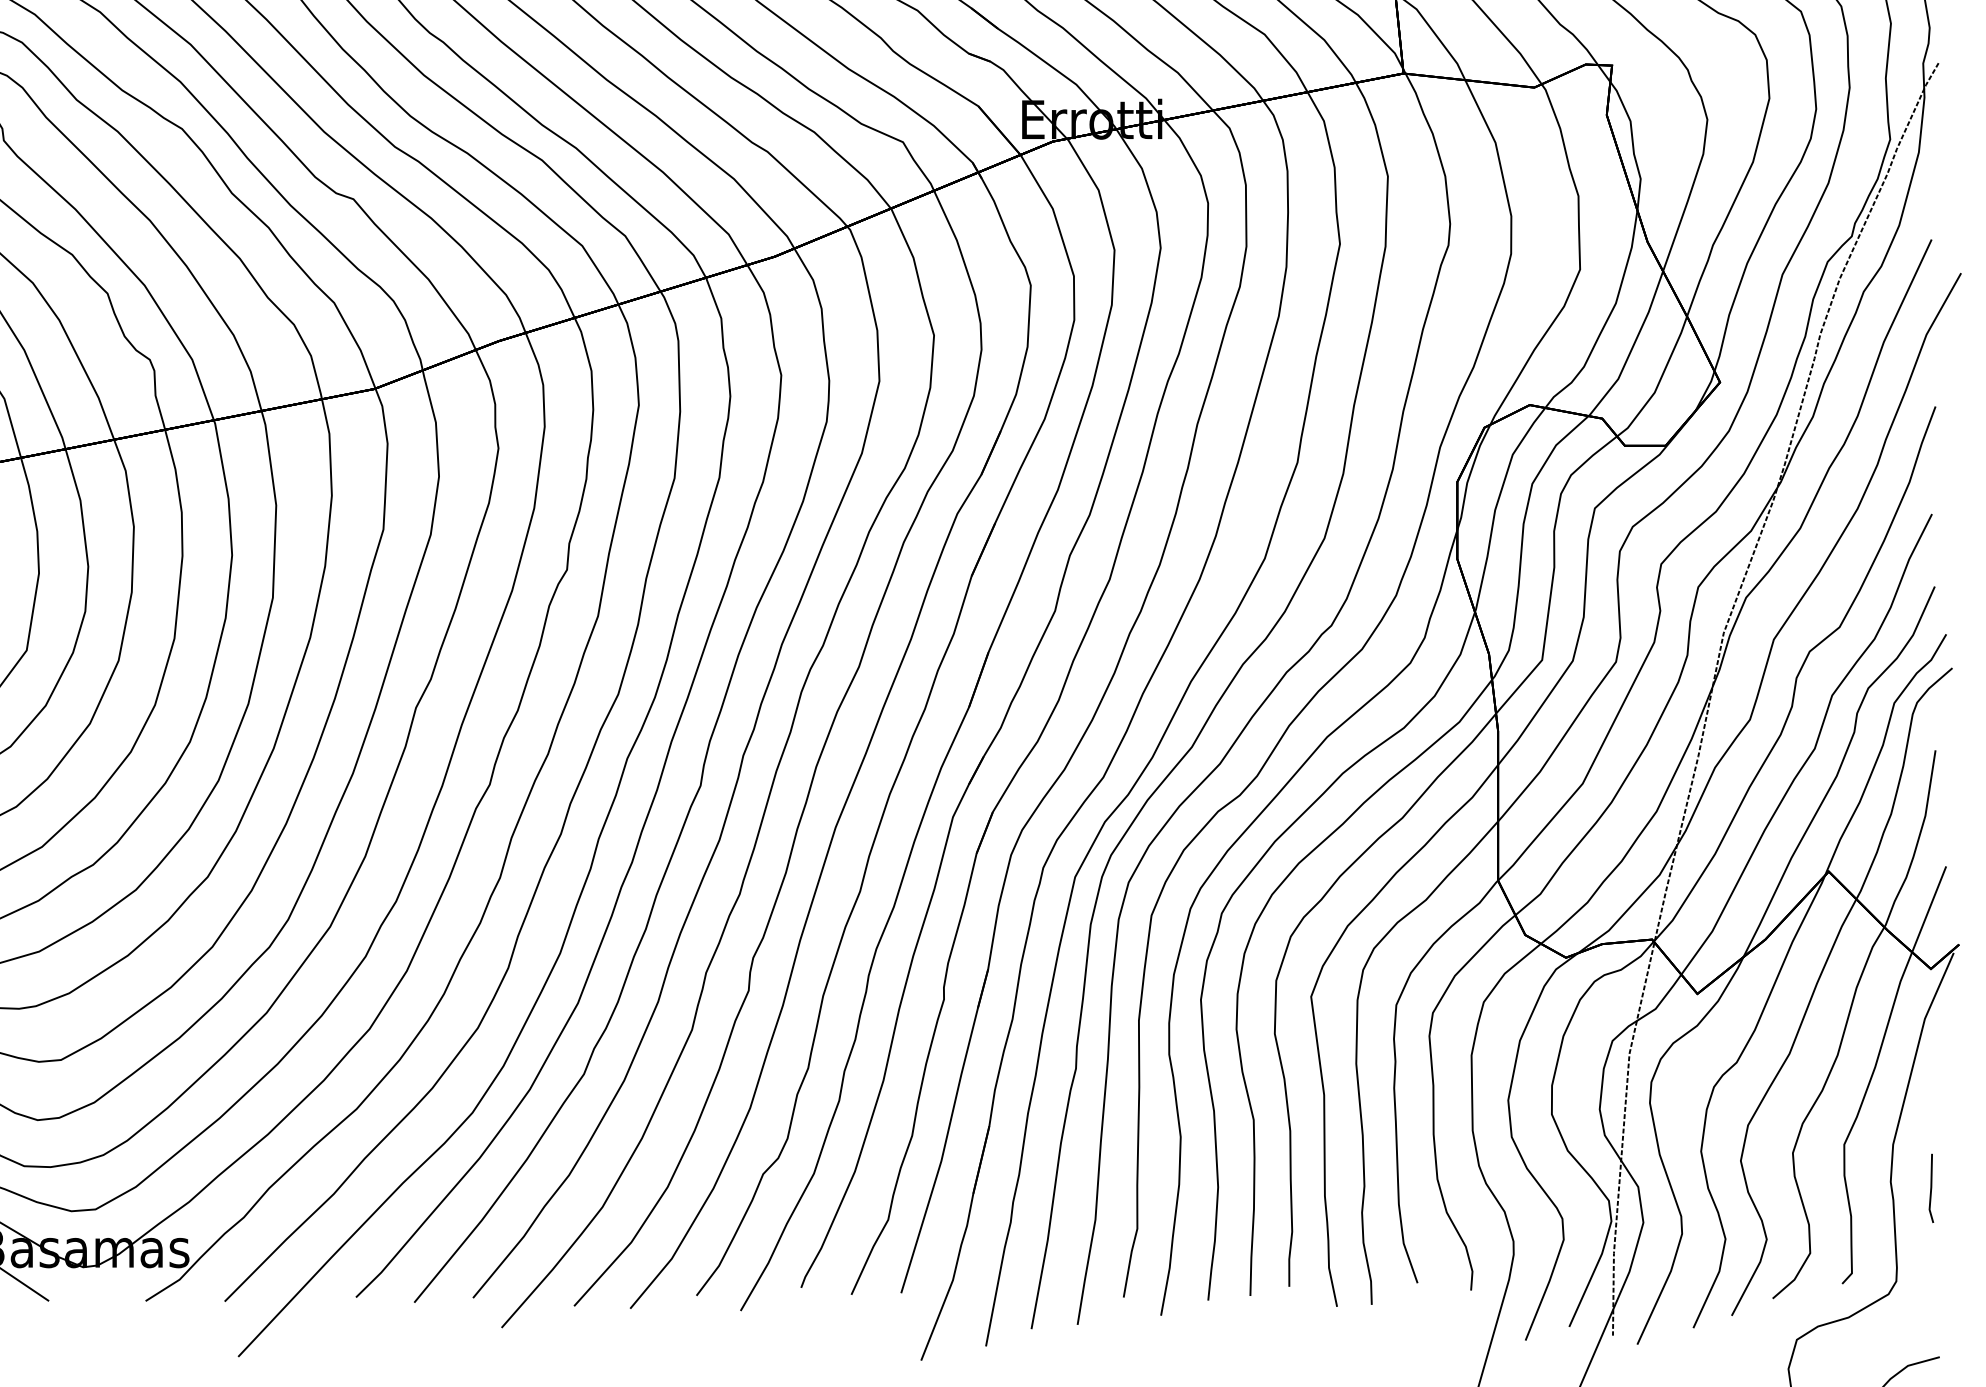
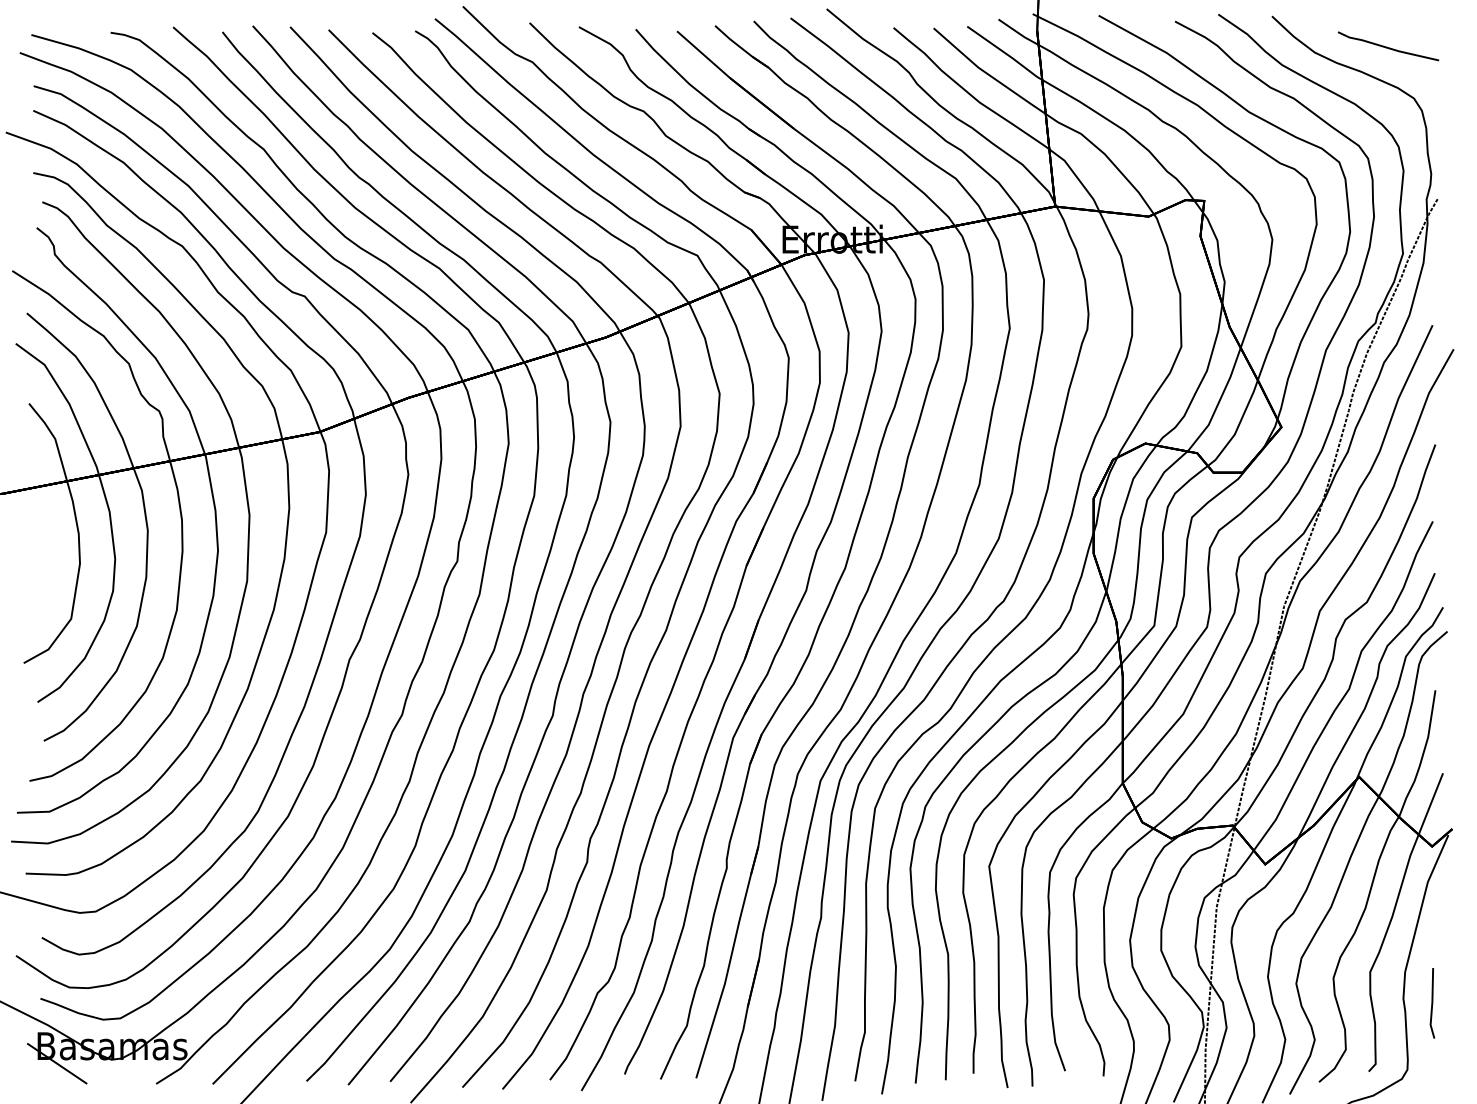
part: (1931, 1188) -> (1432, 1003), size x1.43

